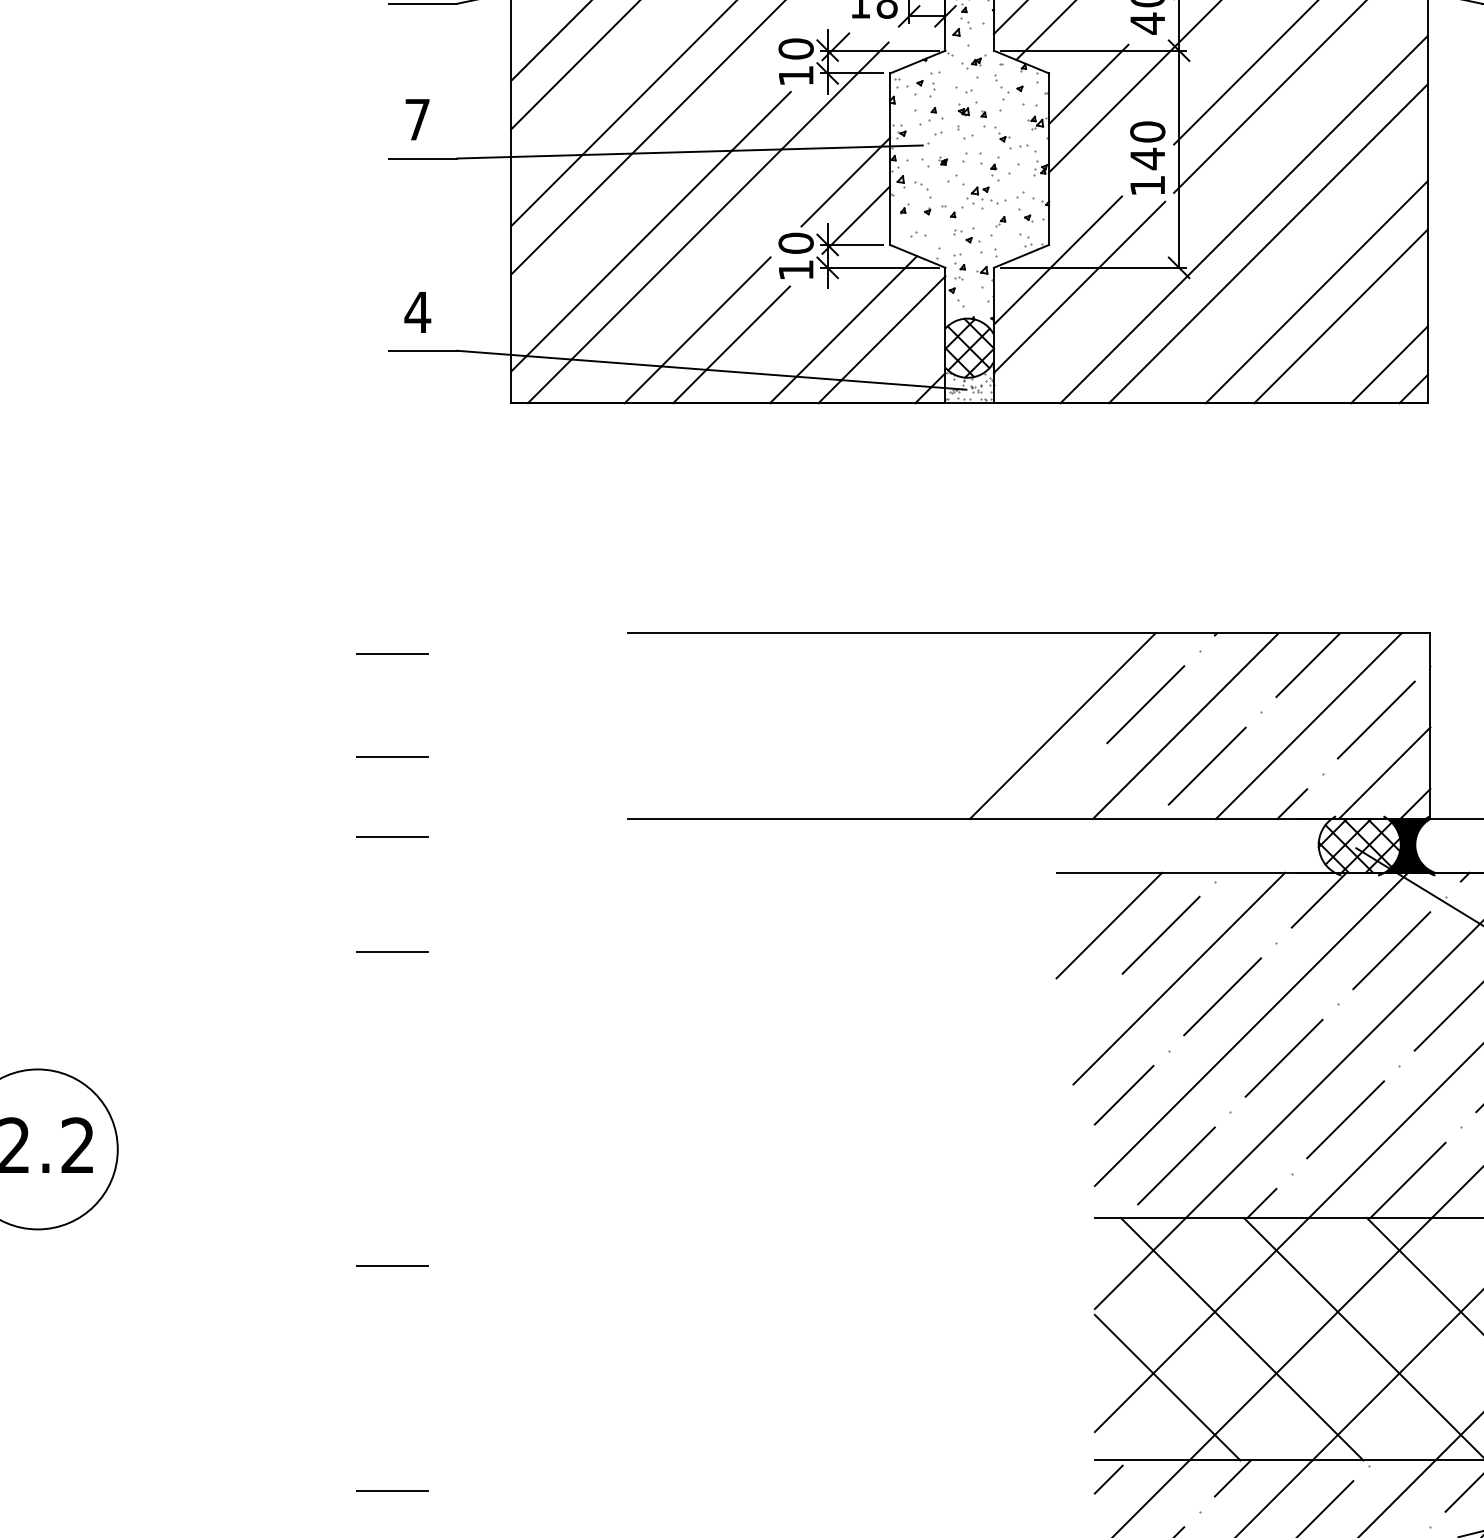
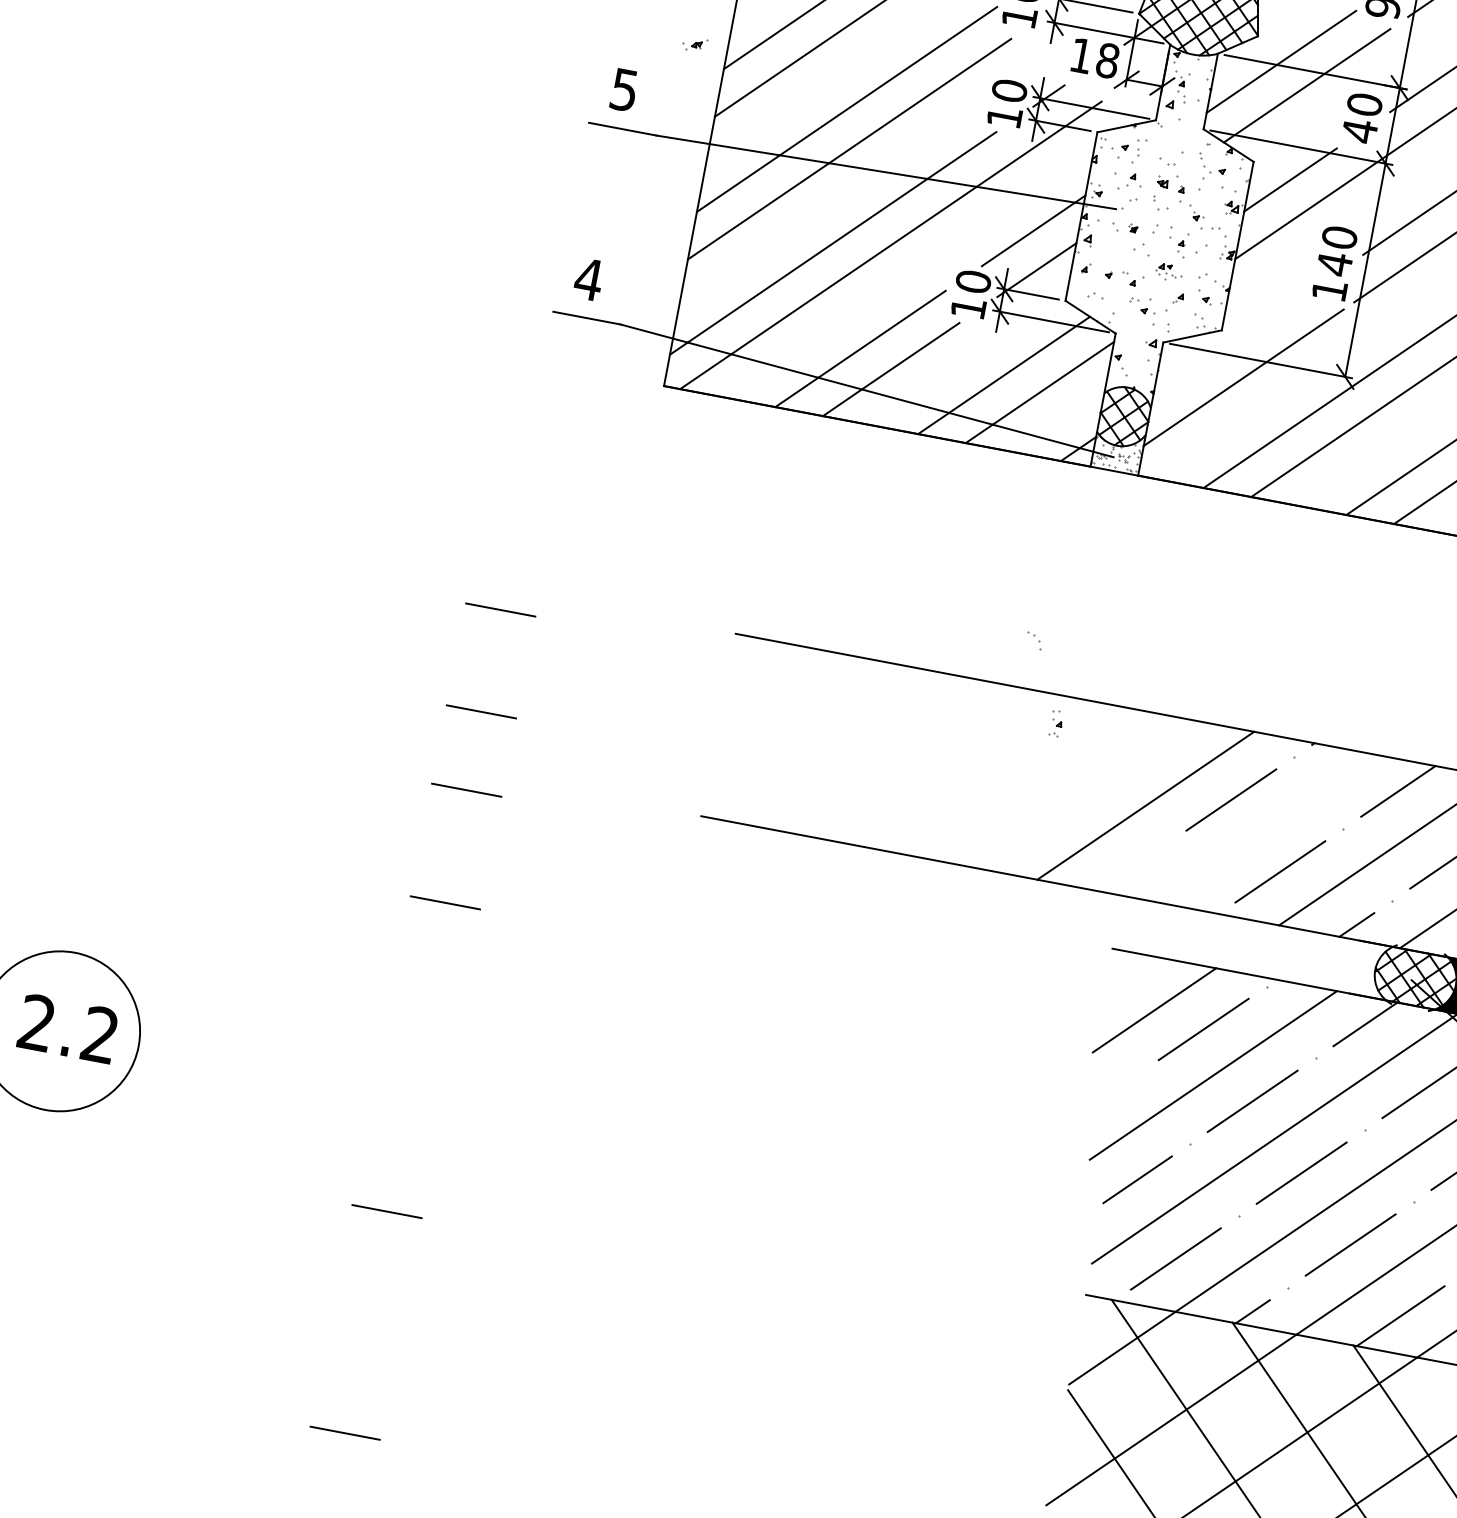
part: (973, 61) -> (694, 43), moved
text: (417, 119) -> (624, 89), 7 -> 5
part: (922, 189) -> (1034, 640), moved
part: (986, 197) -> (1169, 272), size x0.7
line: (1057, 260) -> (1227, 347), removed
part: (959, 266) -> (1056, 723), moved
line: (1185, 726) -> (1266, 828), removed

